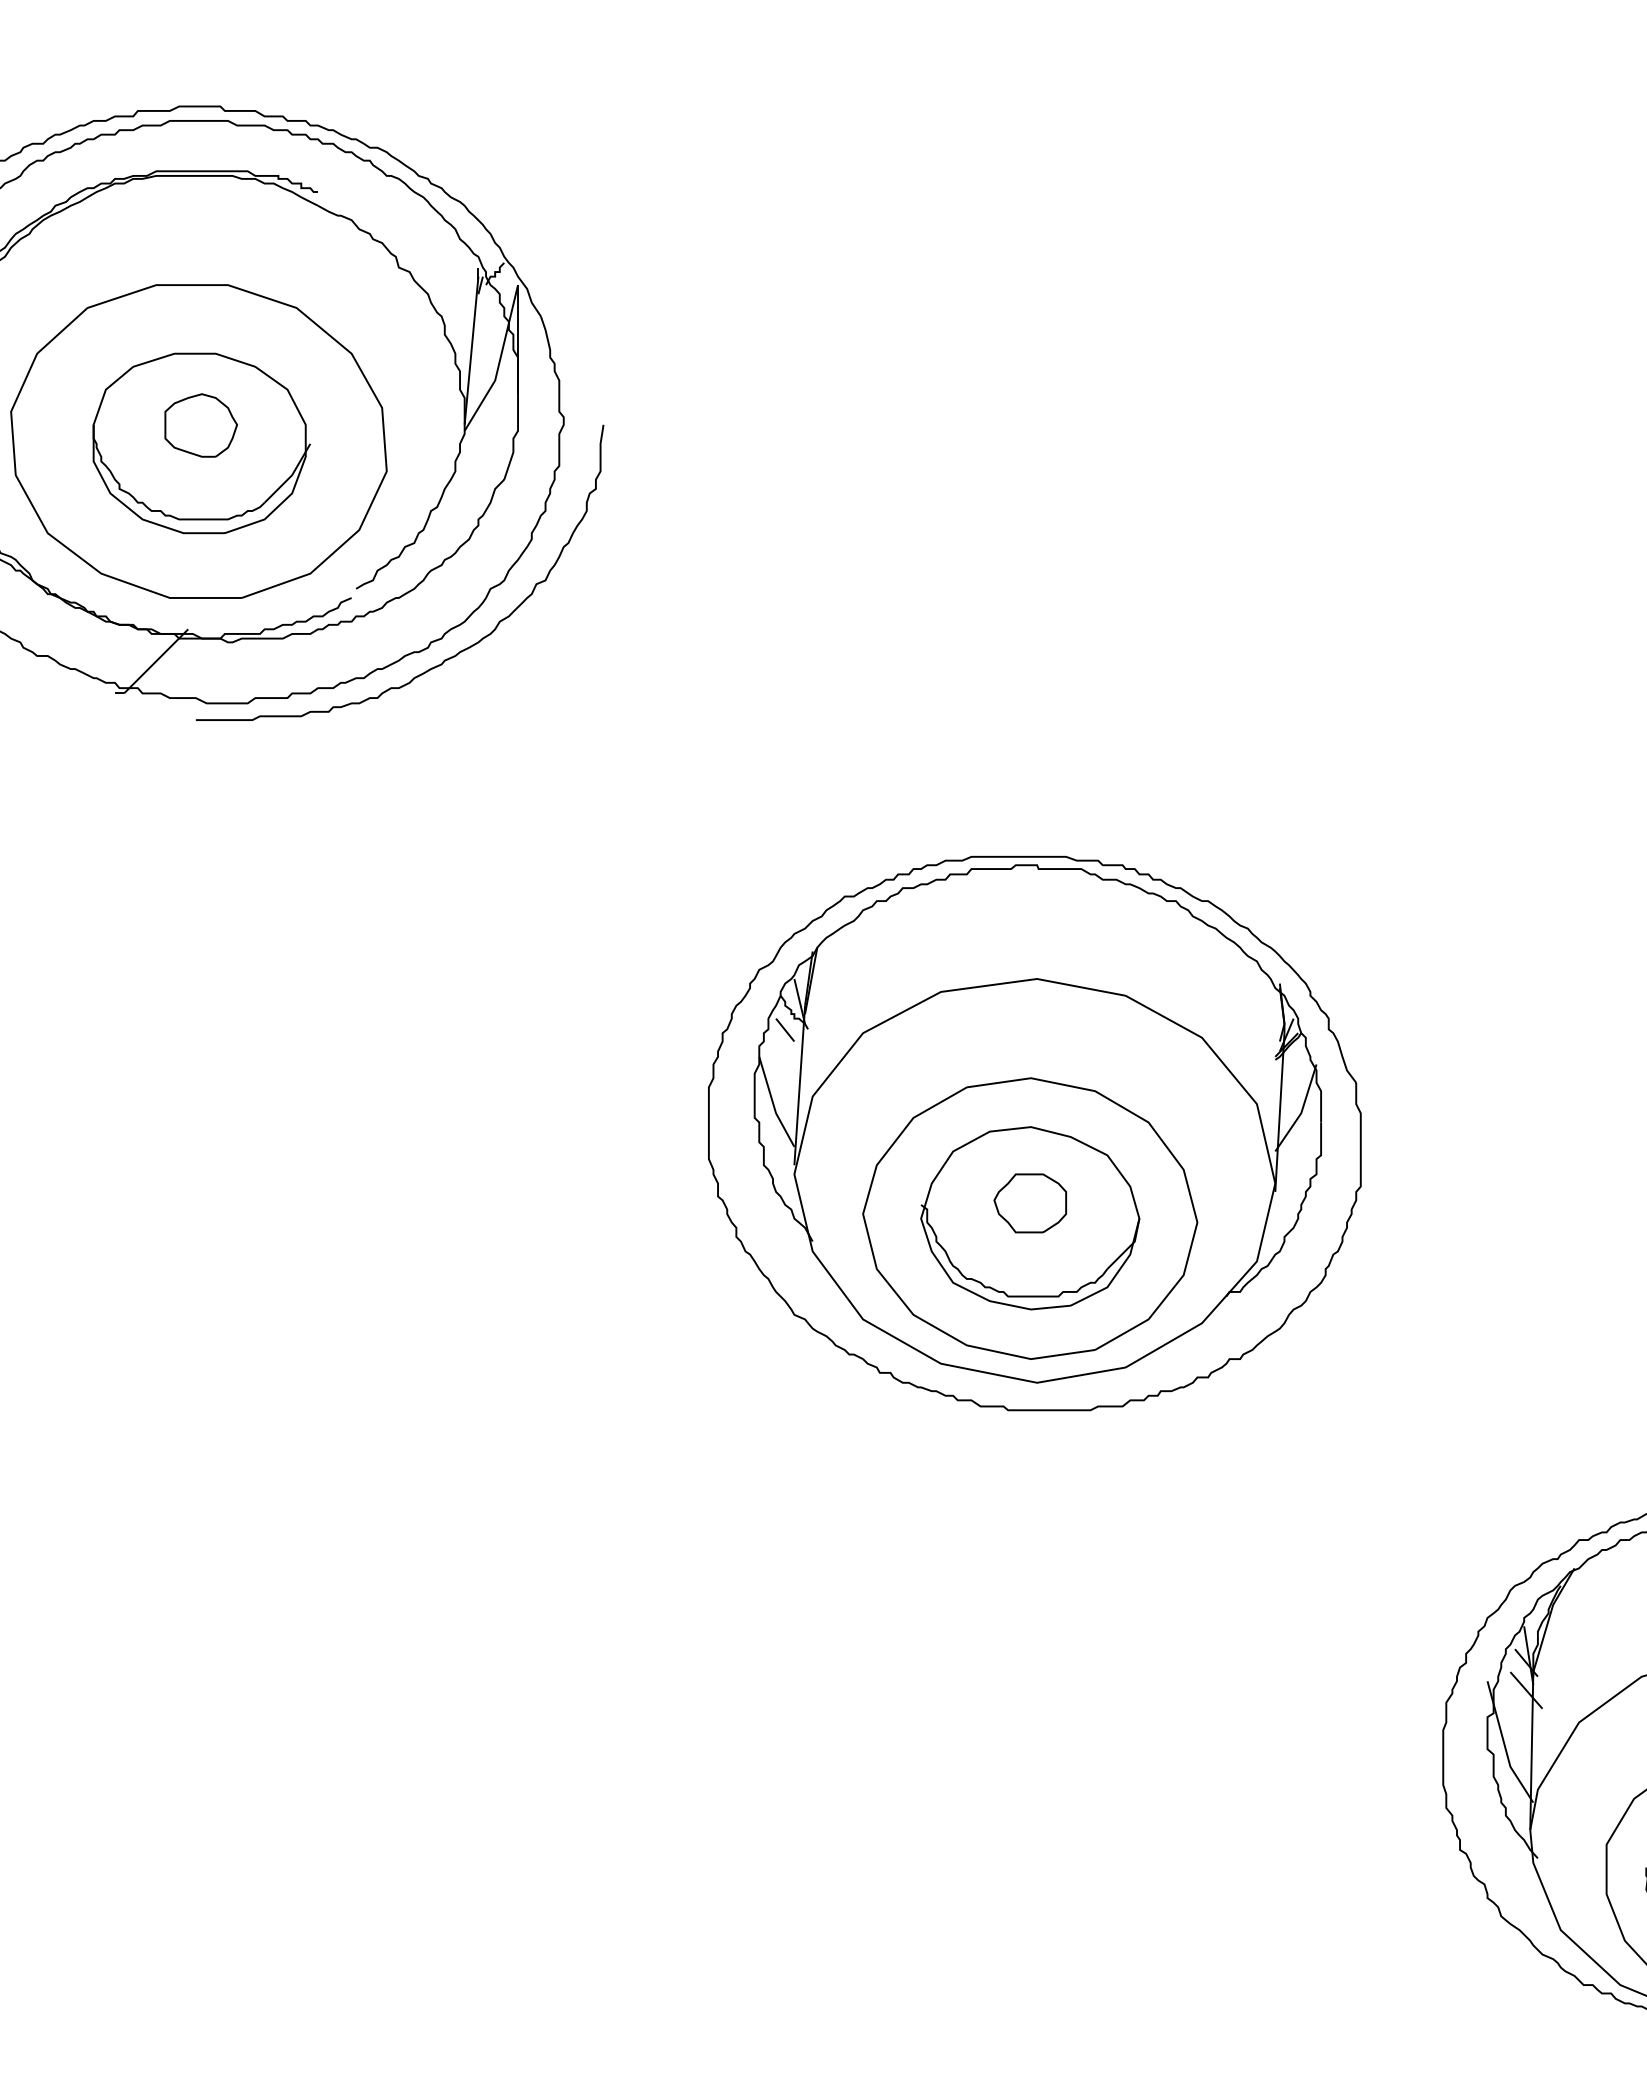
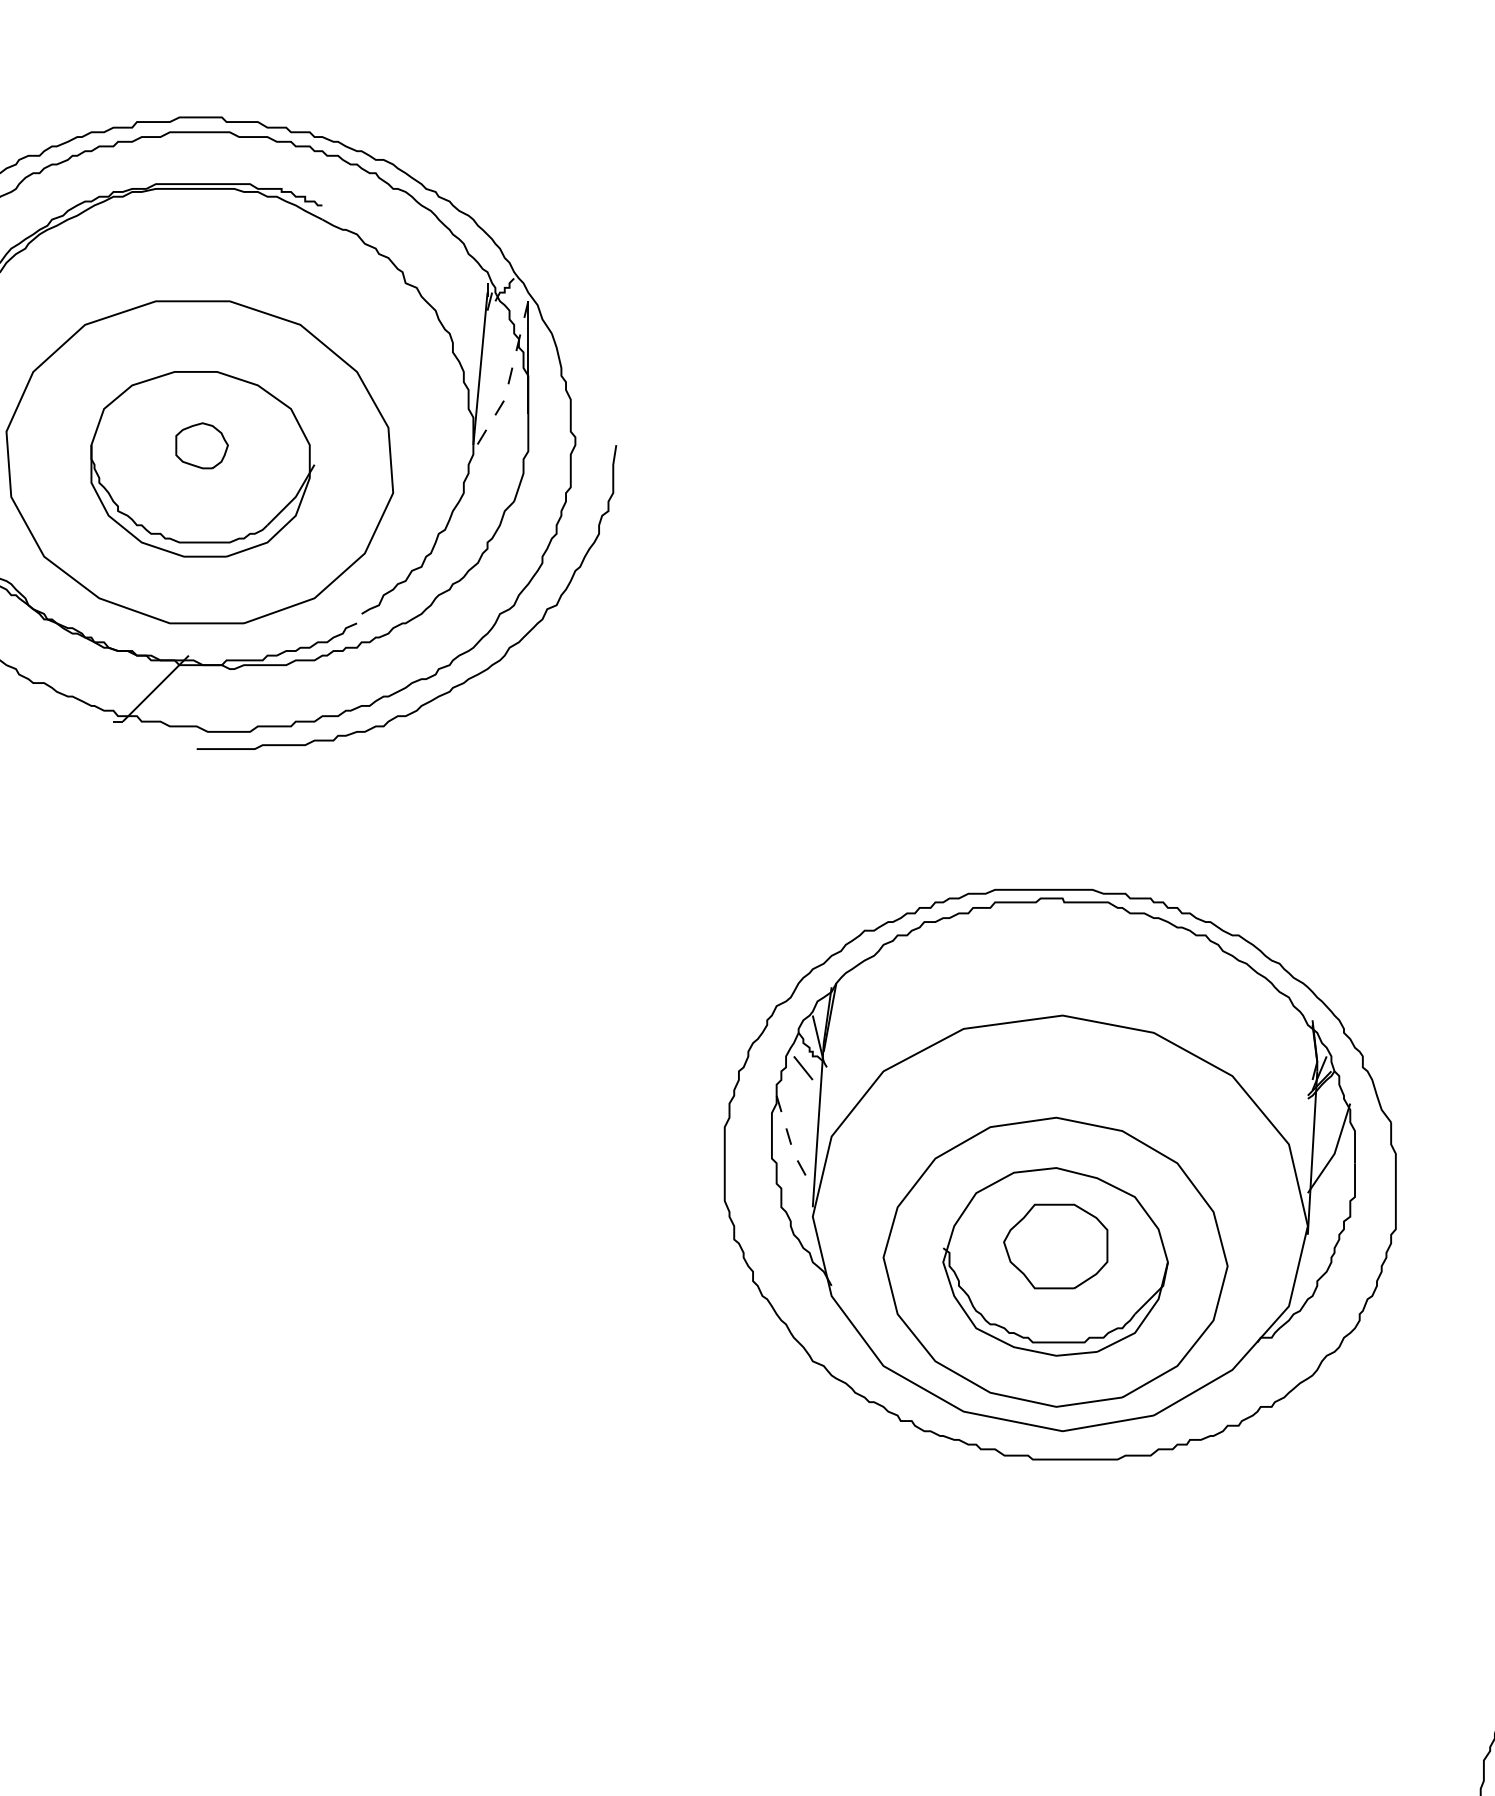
line: (499, 362) -> (509, 380), solid -> dashed
part: (200, 425) -> (201, 445), size x0.7
line: (773, 1104) -> (791, 1144), solid -> dashed
part: (1029, 1203) -> (1054, 1246), size x1.4

